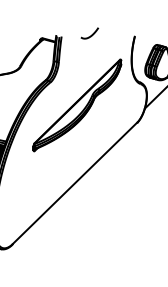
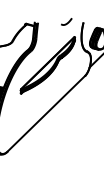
curve: (91, 34) -> (67, 22), moved

